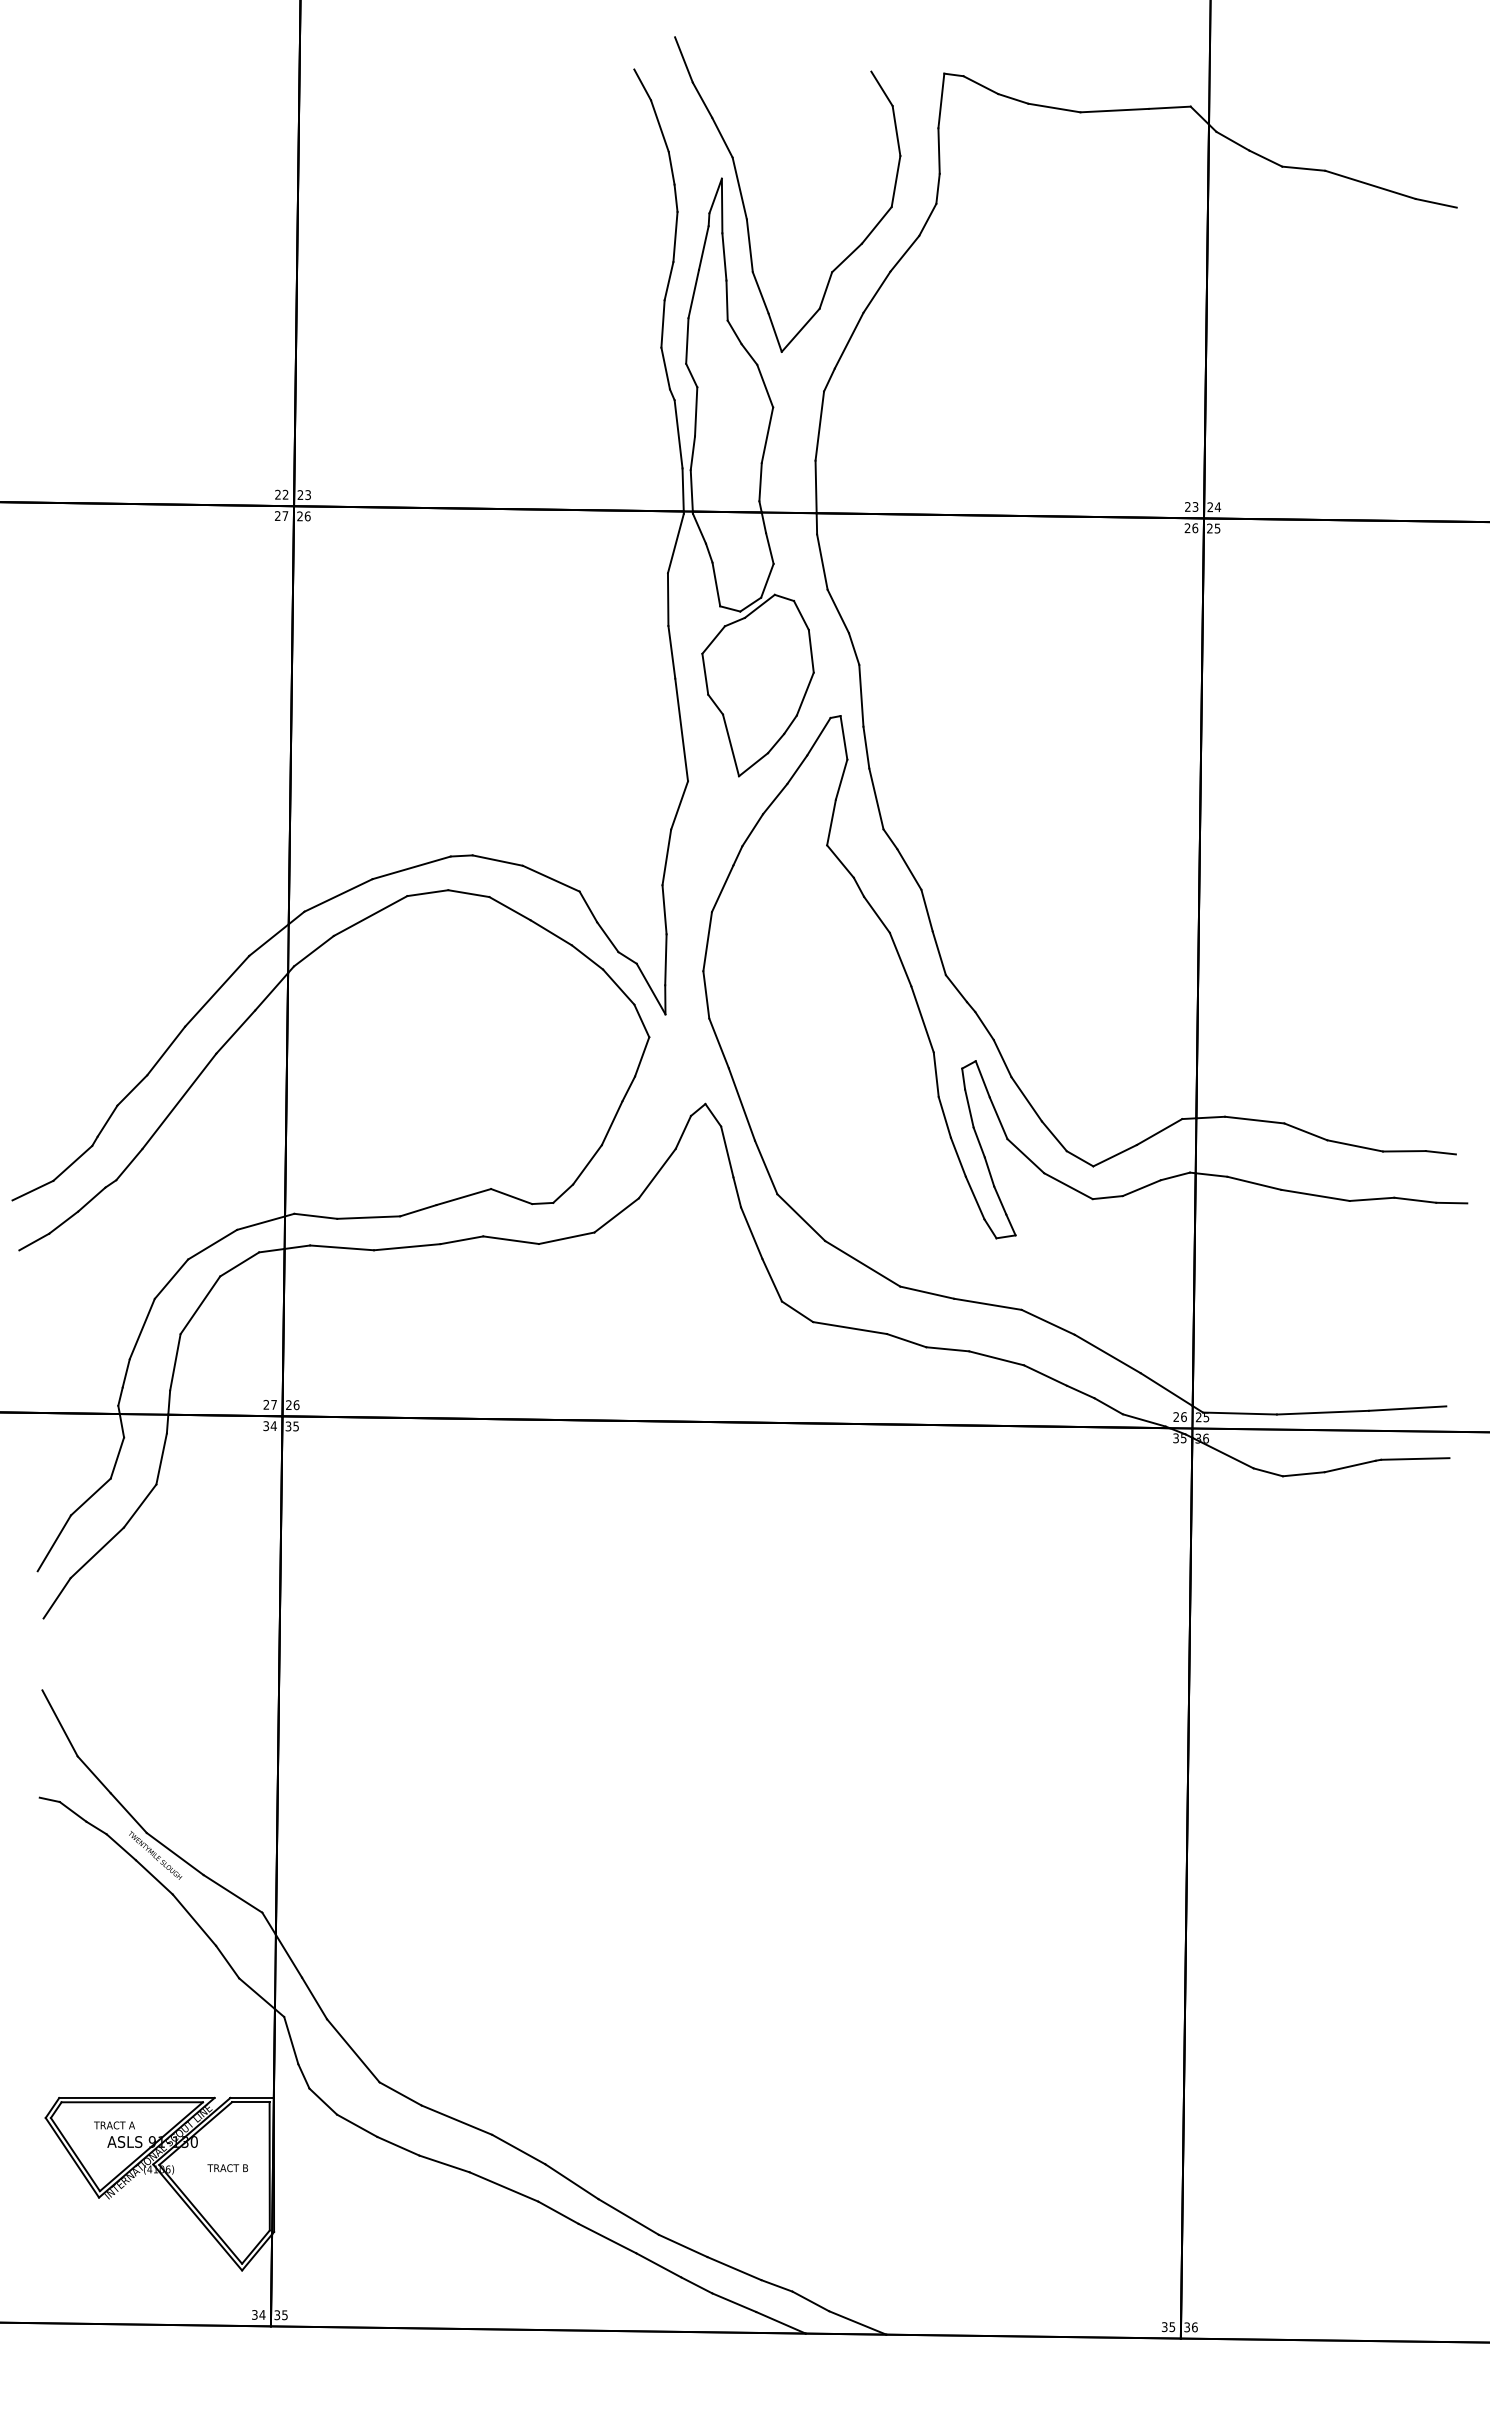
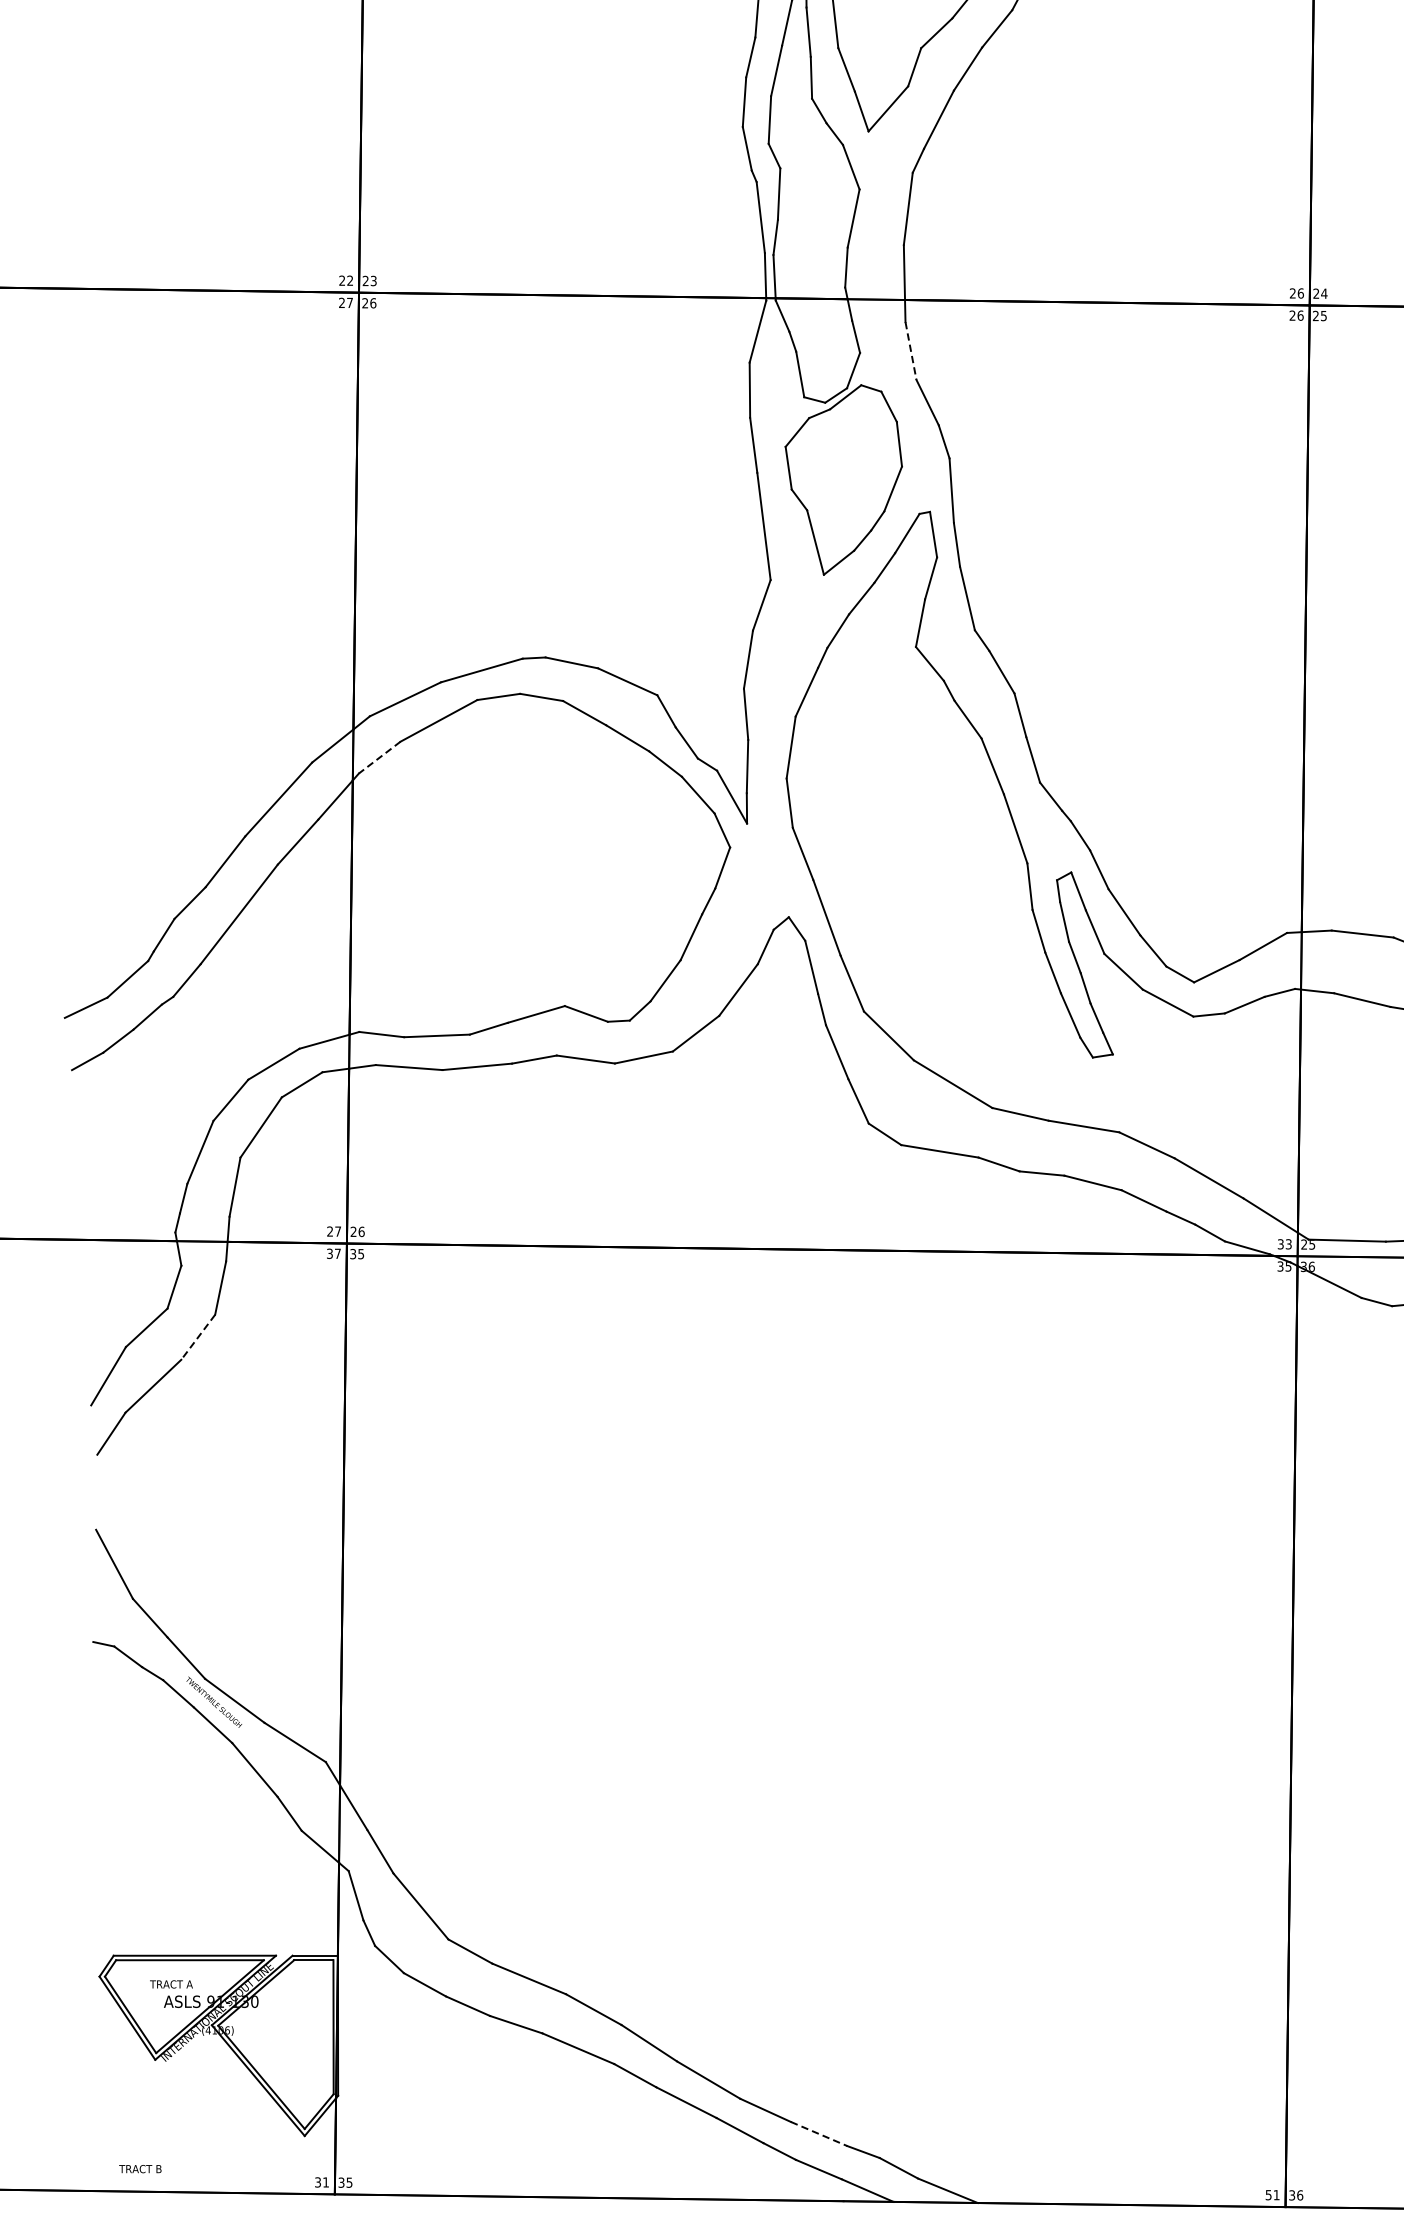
text: (1195, 506) -> (1300, 292), 23 -> 26
line: (822, 562) -> (911, 351), solid -> dashed
line: (313, 951) -> (379, 757), solid -> dashed
text: (1179, 1417) -> (1284, 1244), 26 -> 33
text: (273, 1425) -> (337, 1253), 34 -> 37
line: (140, 1506) -> (198, 1337), solid -> dashed
text: (227, 2168) -> (140, 2169), moved
line: (734, 2268) -> (819, 2133), solid -> dashed
text: (262, 2314) -> (326, 2181), 34 -> 31
text: (1168, 2327) -> (1272, 2195), 35 -> 51

